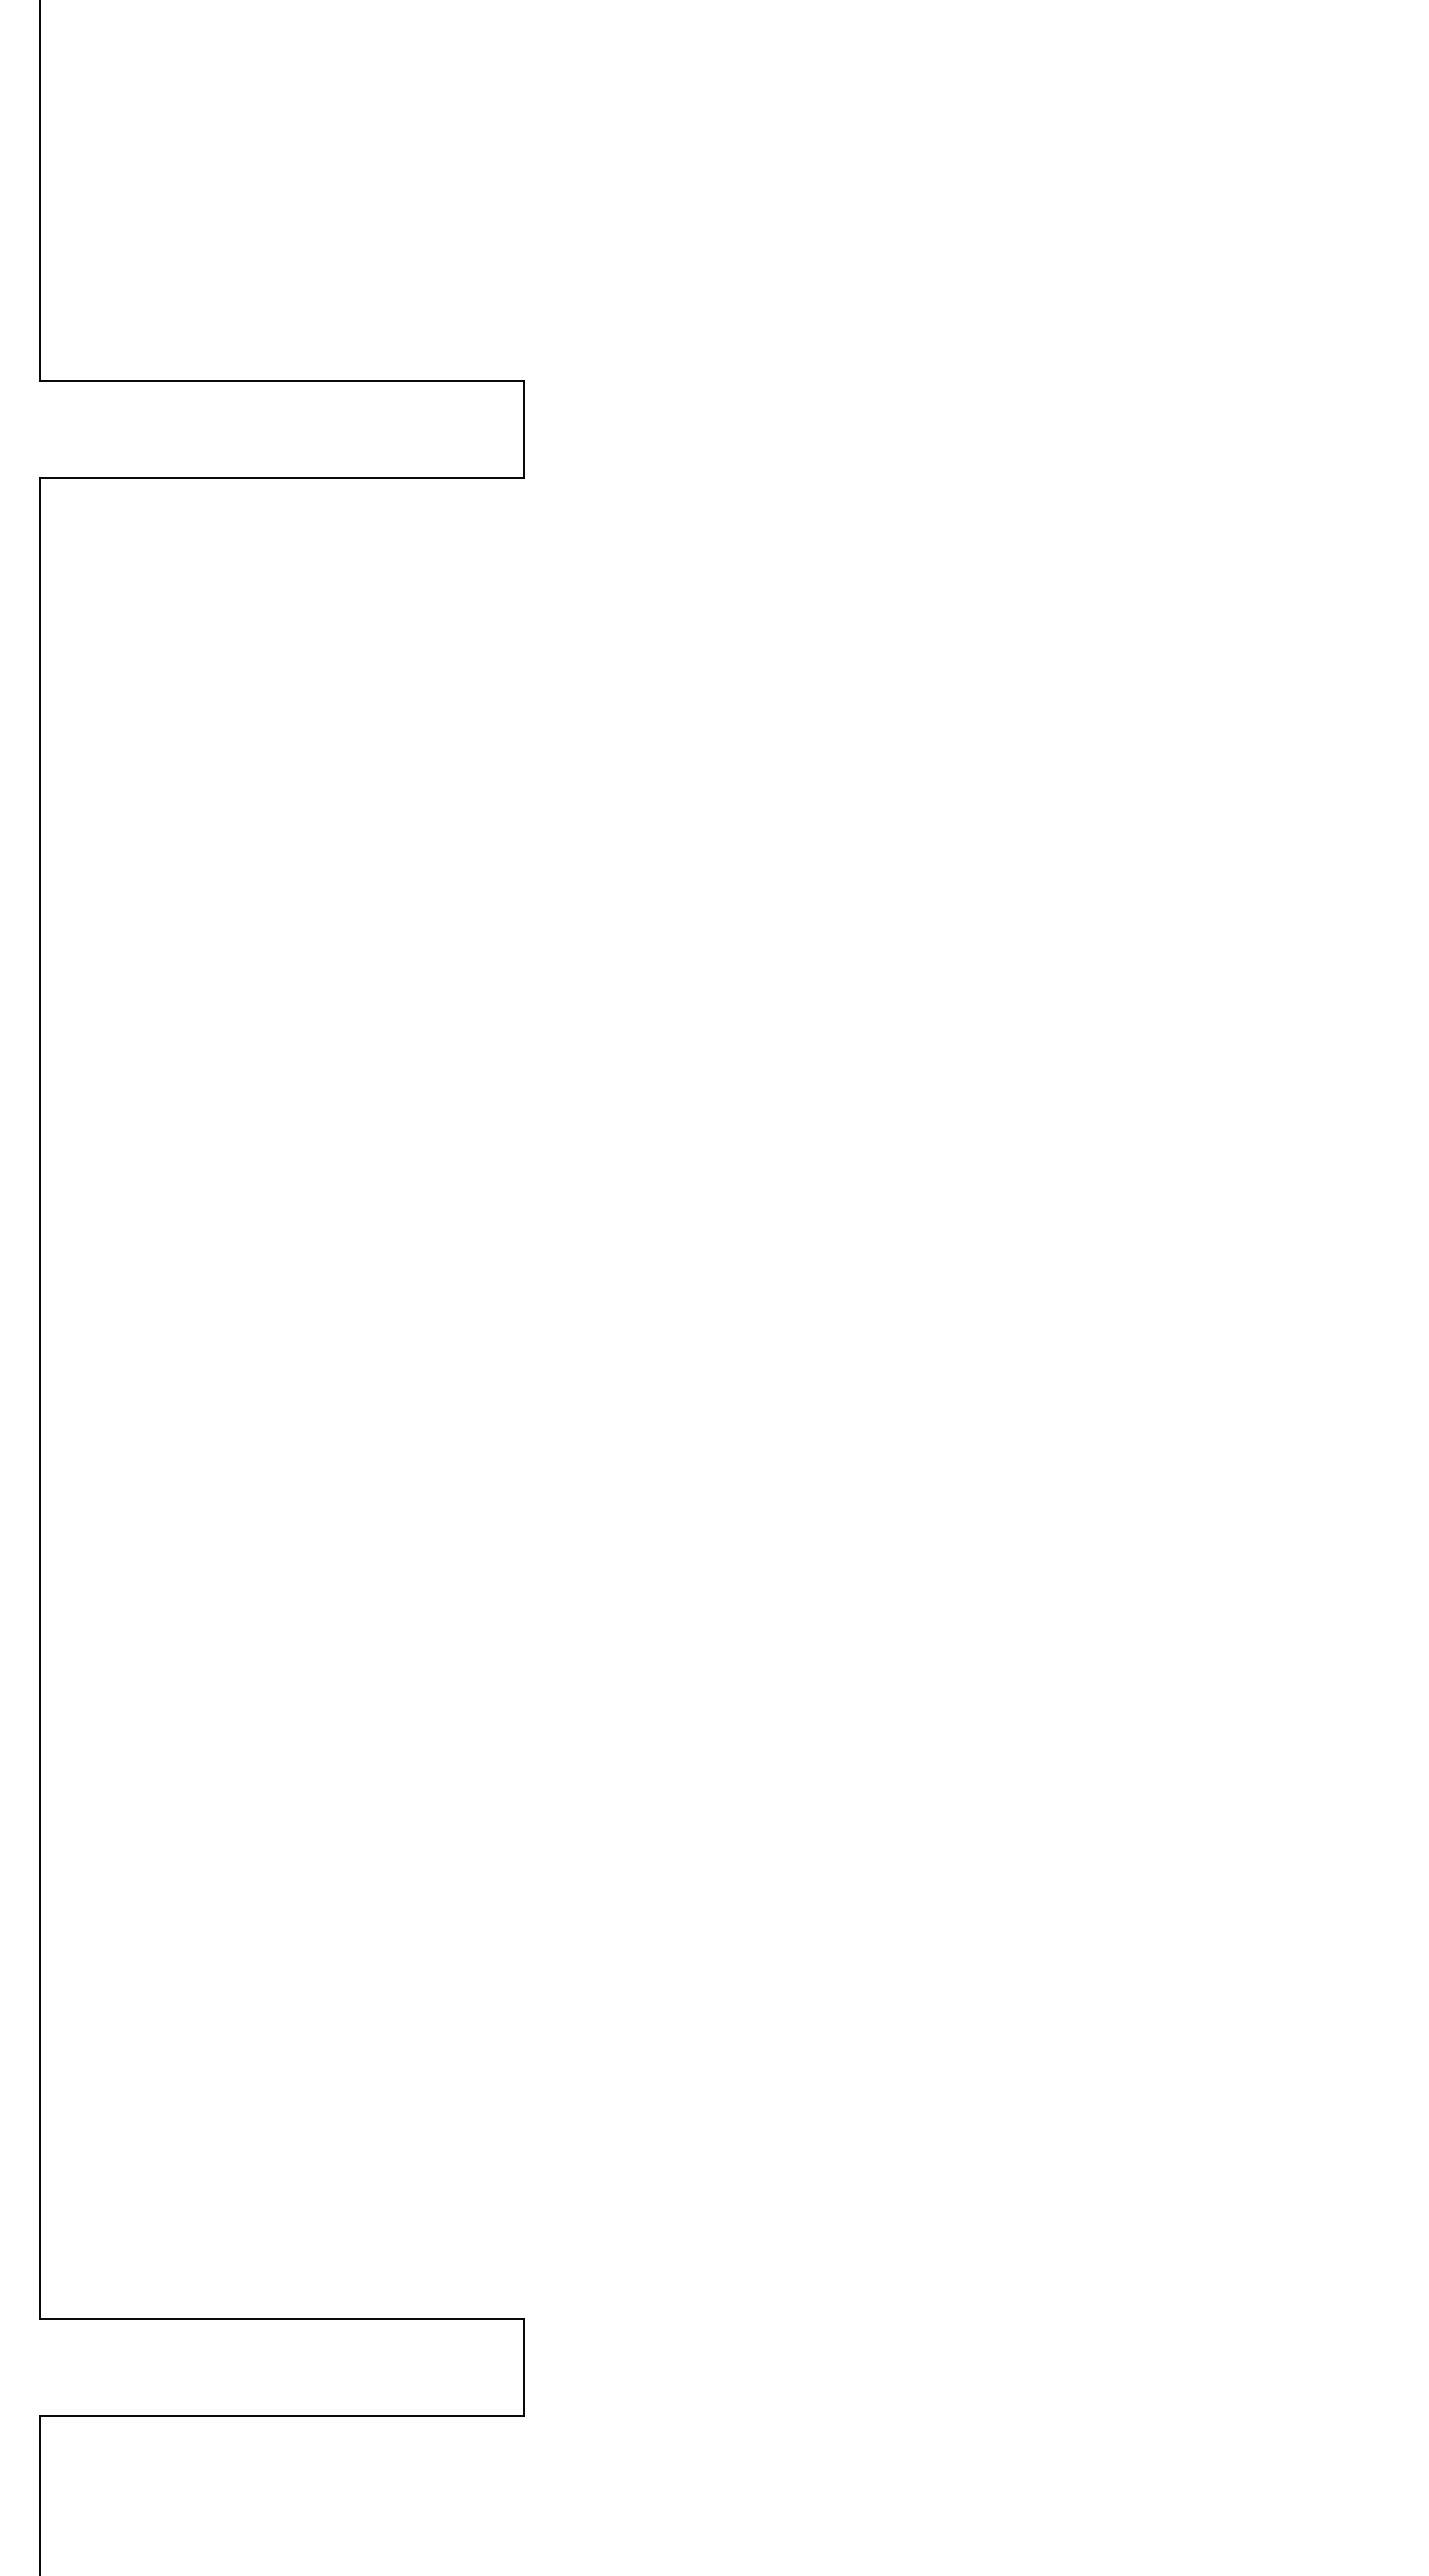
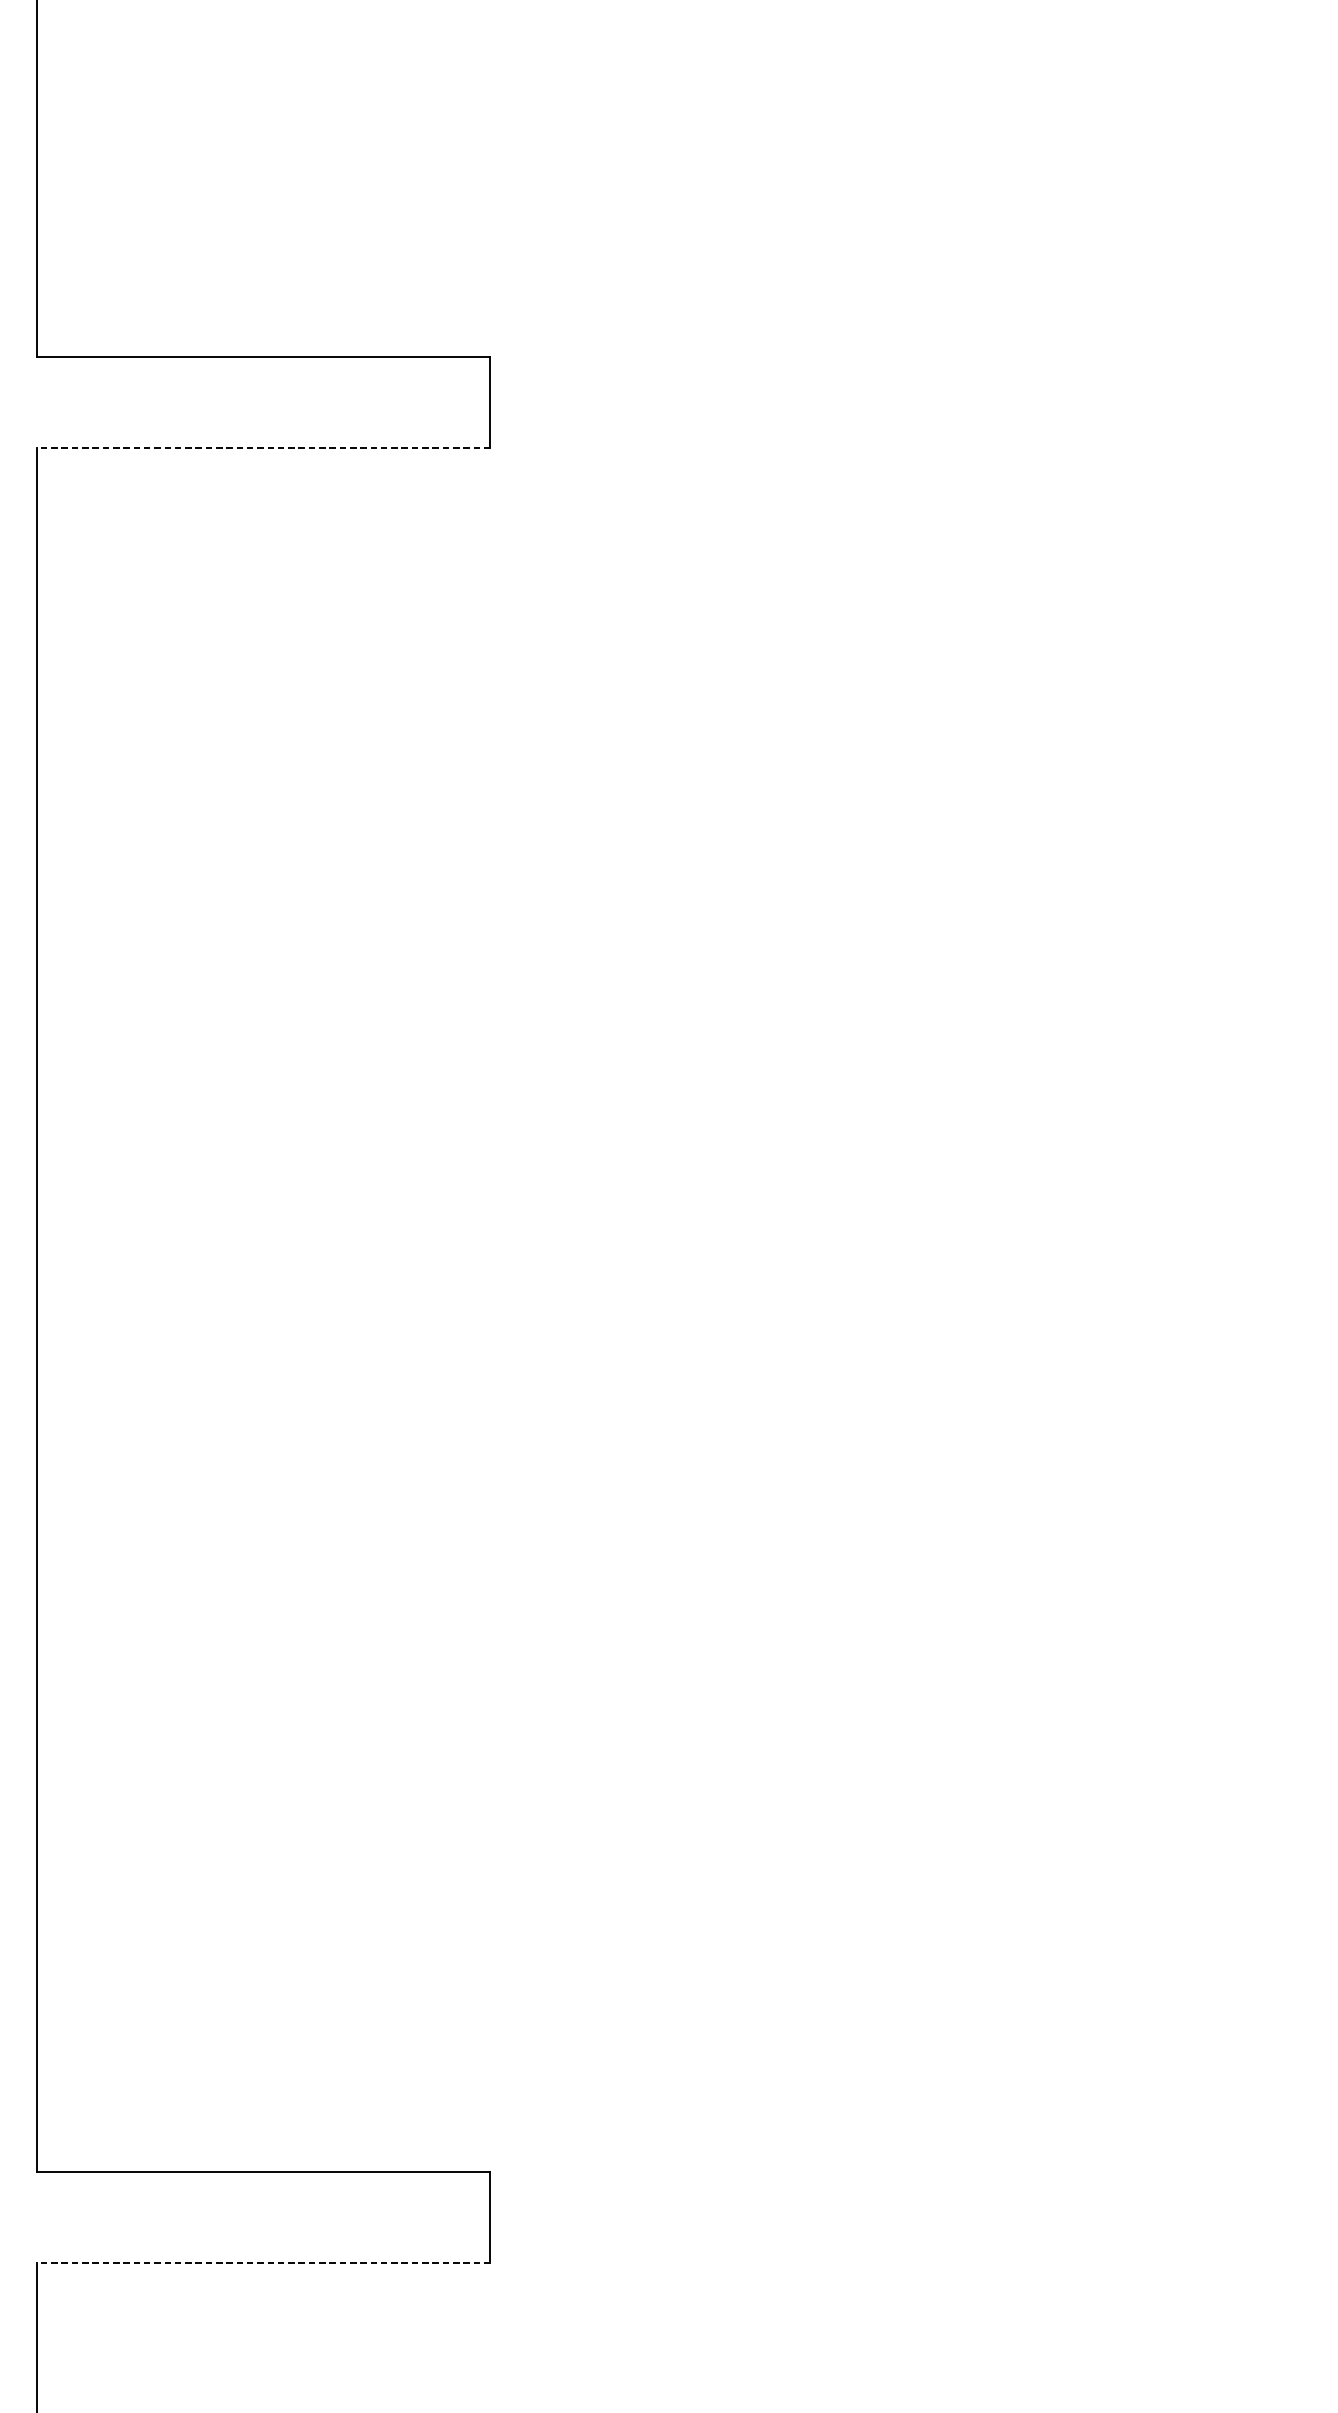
line: (281, 478) -> (263, 448), solid -> dashed
line: (281, 2415) -> (263, 2262), solid -> dashed

